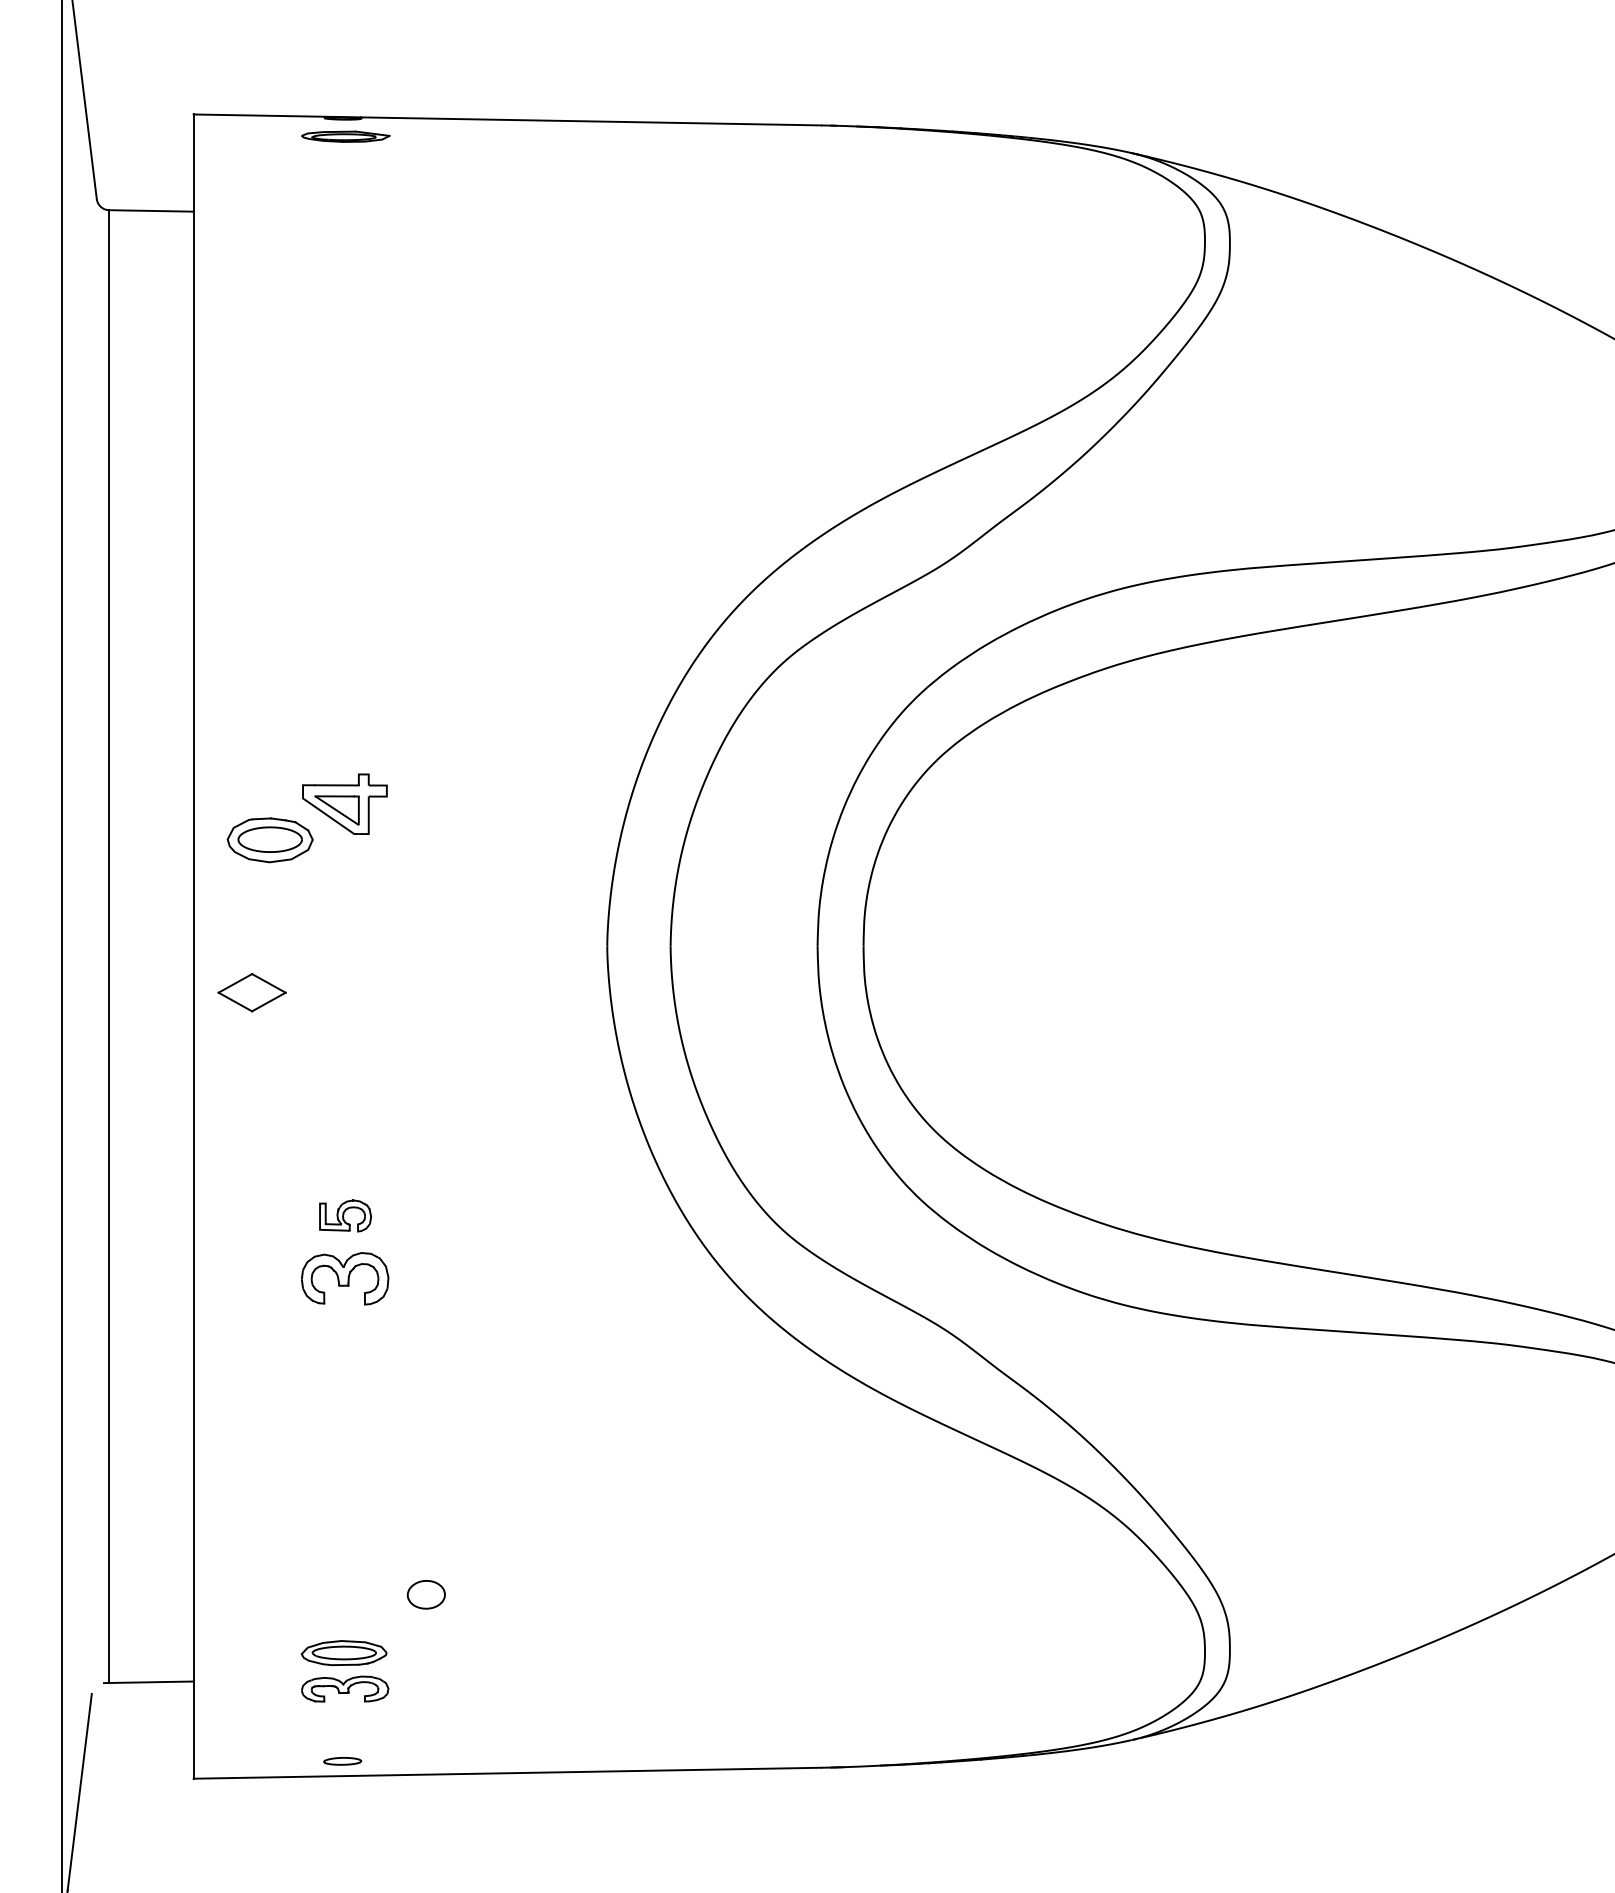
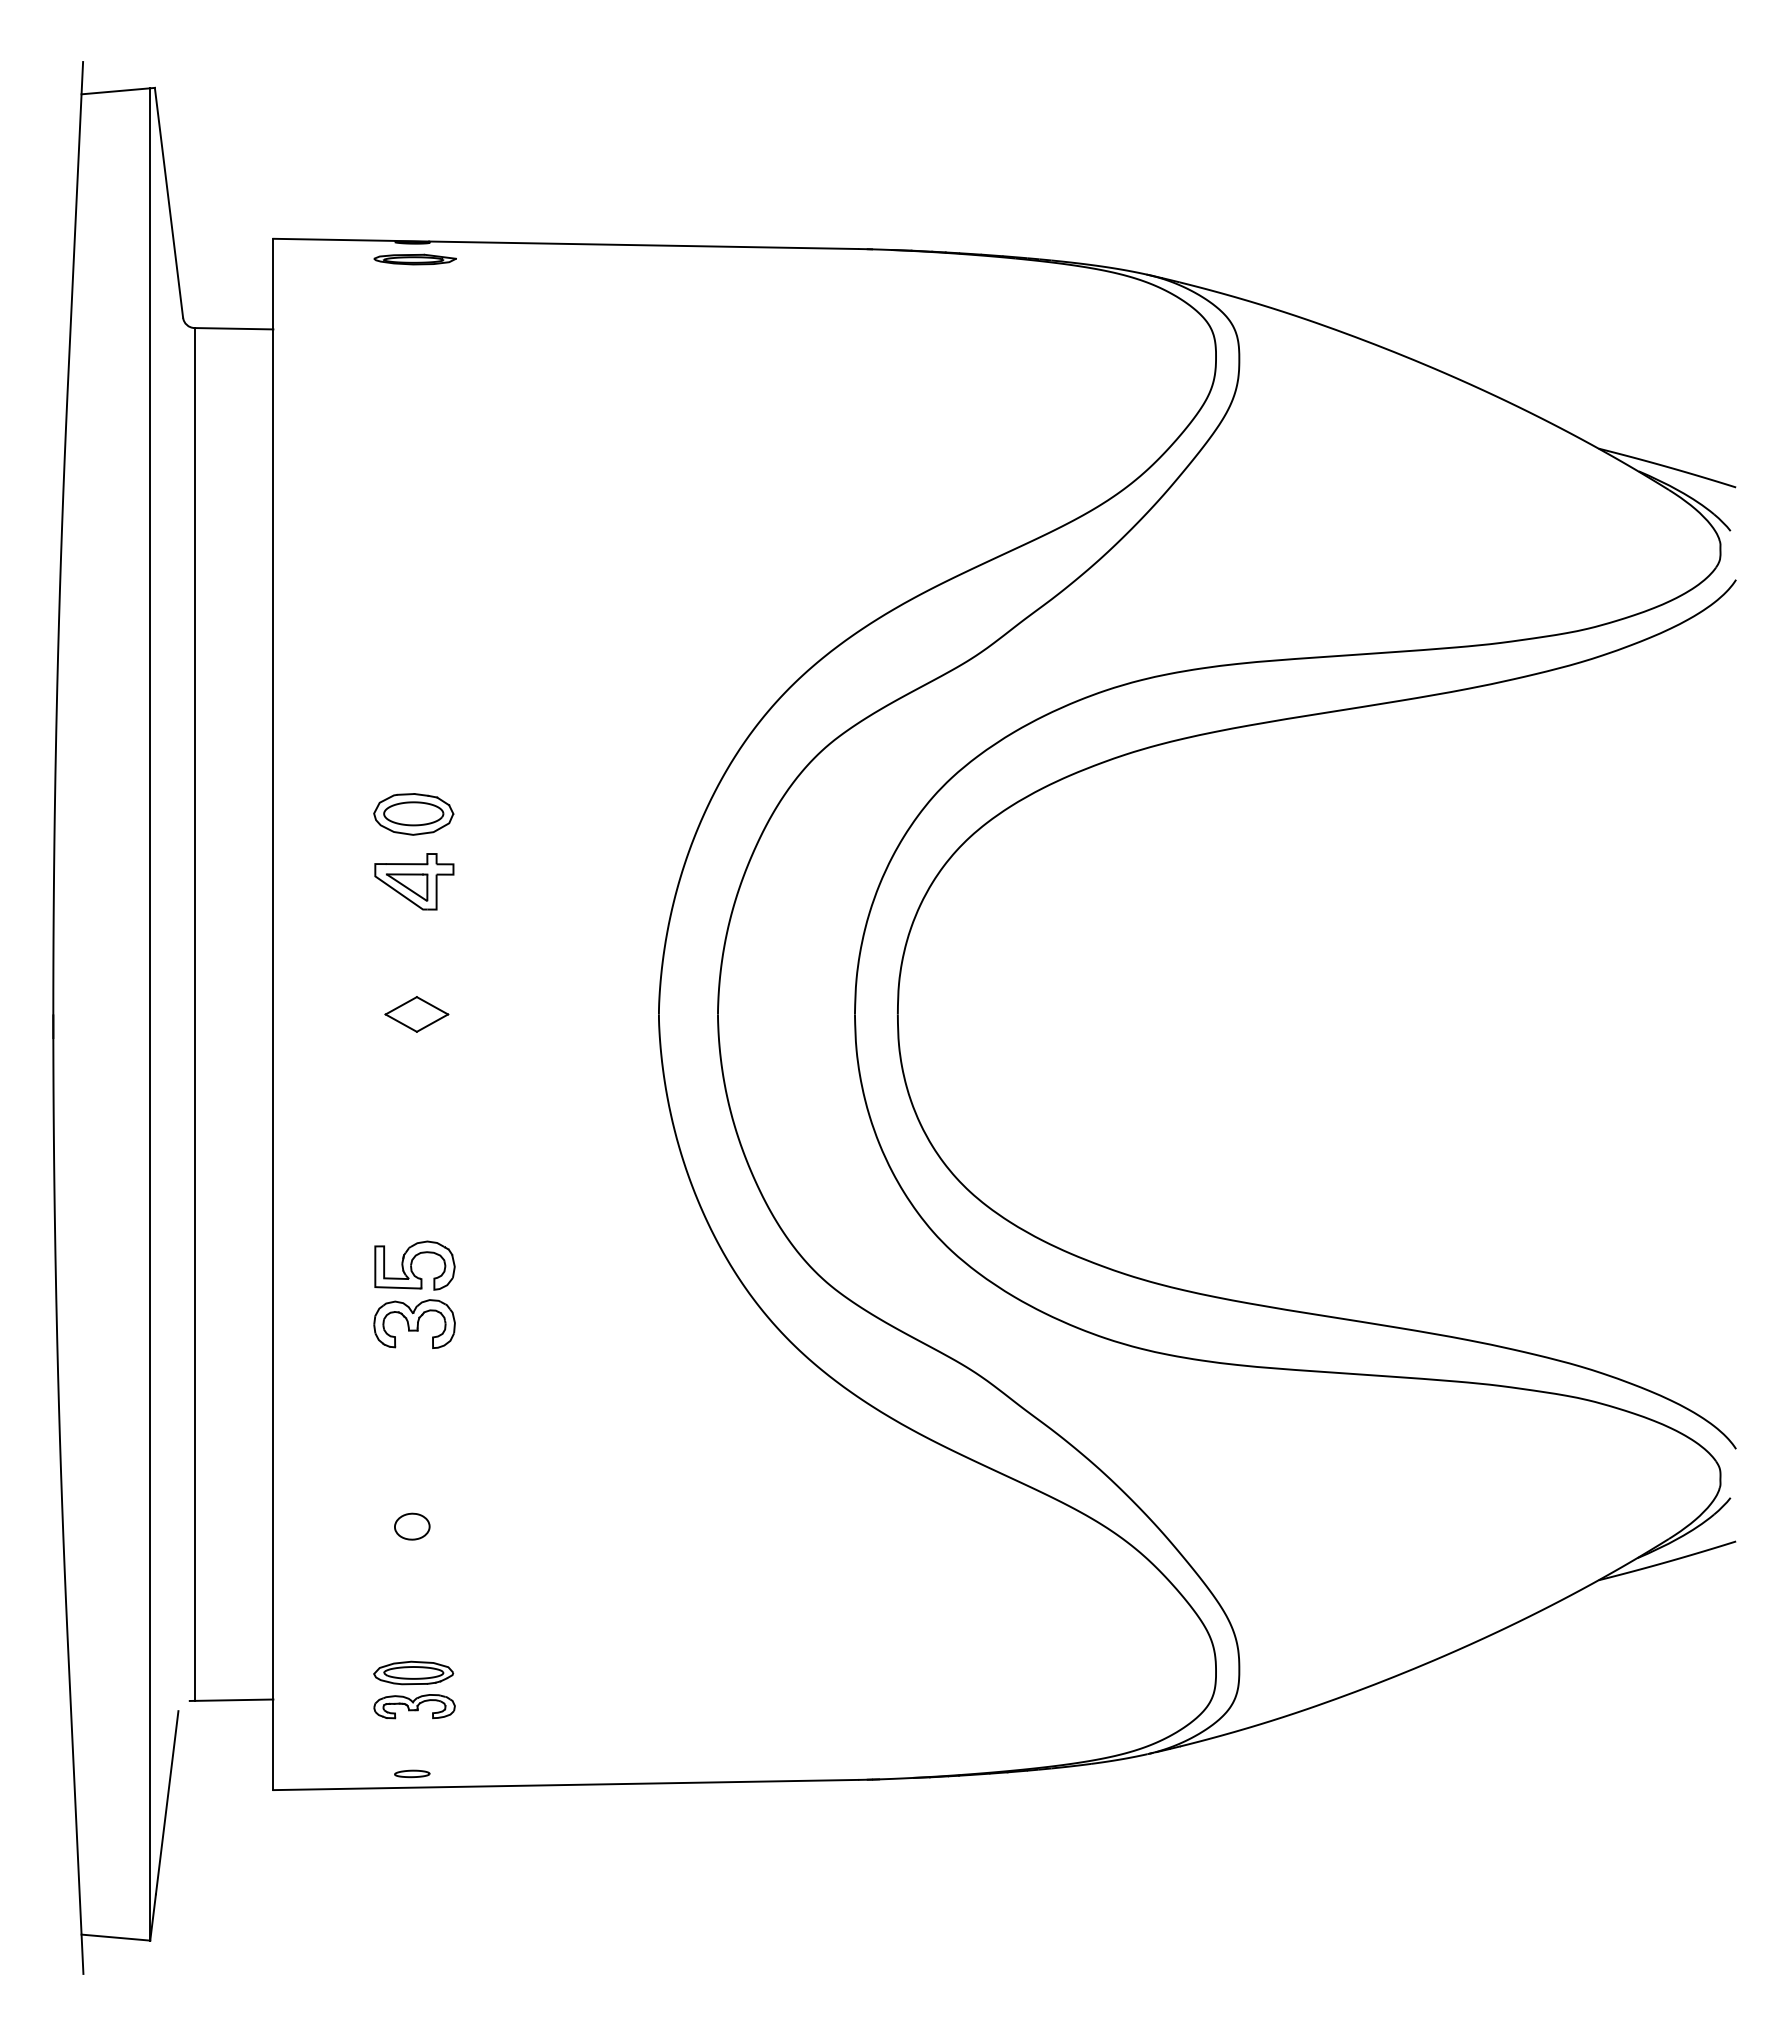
part: (269, 840) -> (413, 814), moved
part: (251, 992) -> (416, 1014), moved
part: (345, 1215) -> (414, 1265), size x1.67
part: (426, 1594) -> (412, 1526), moved

